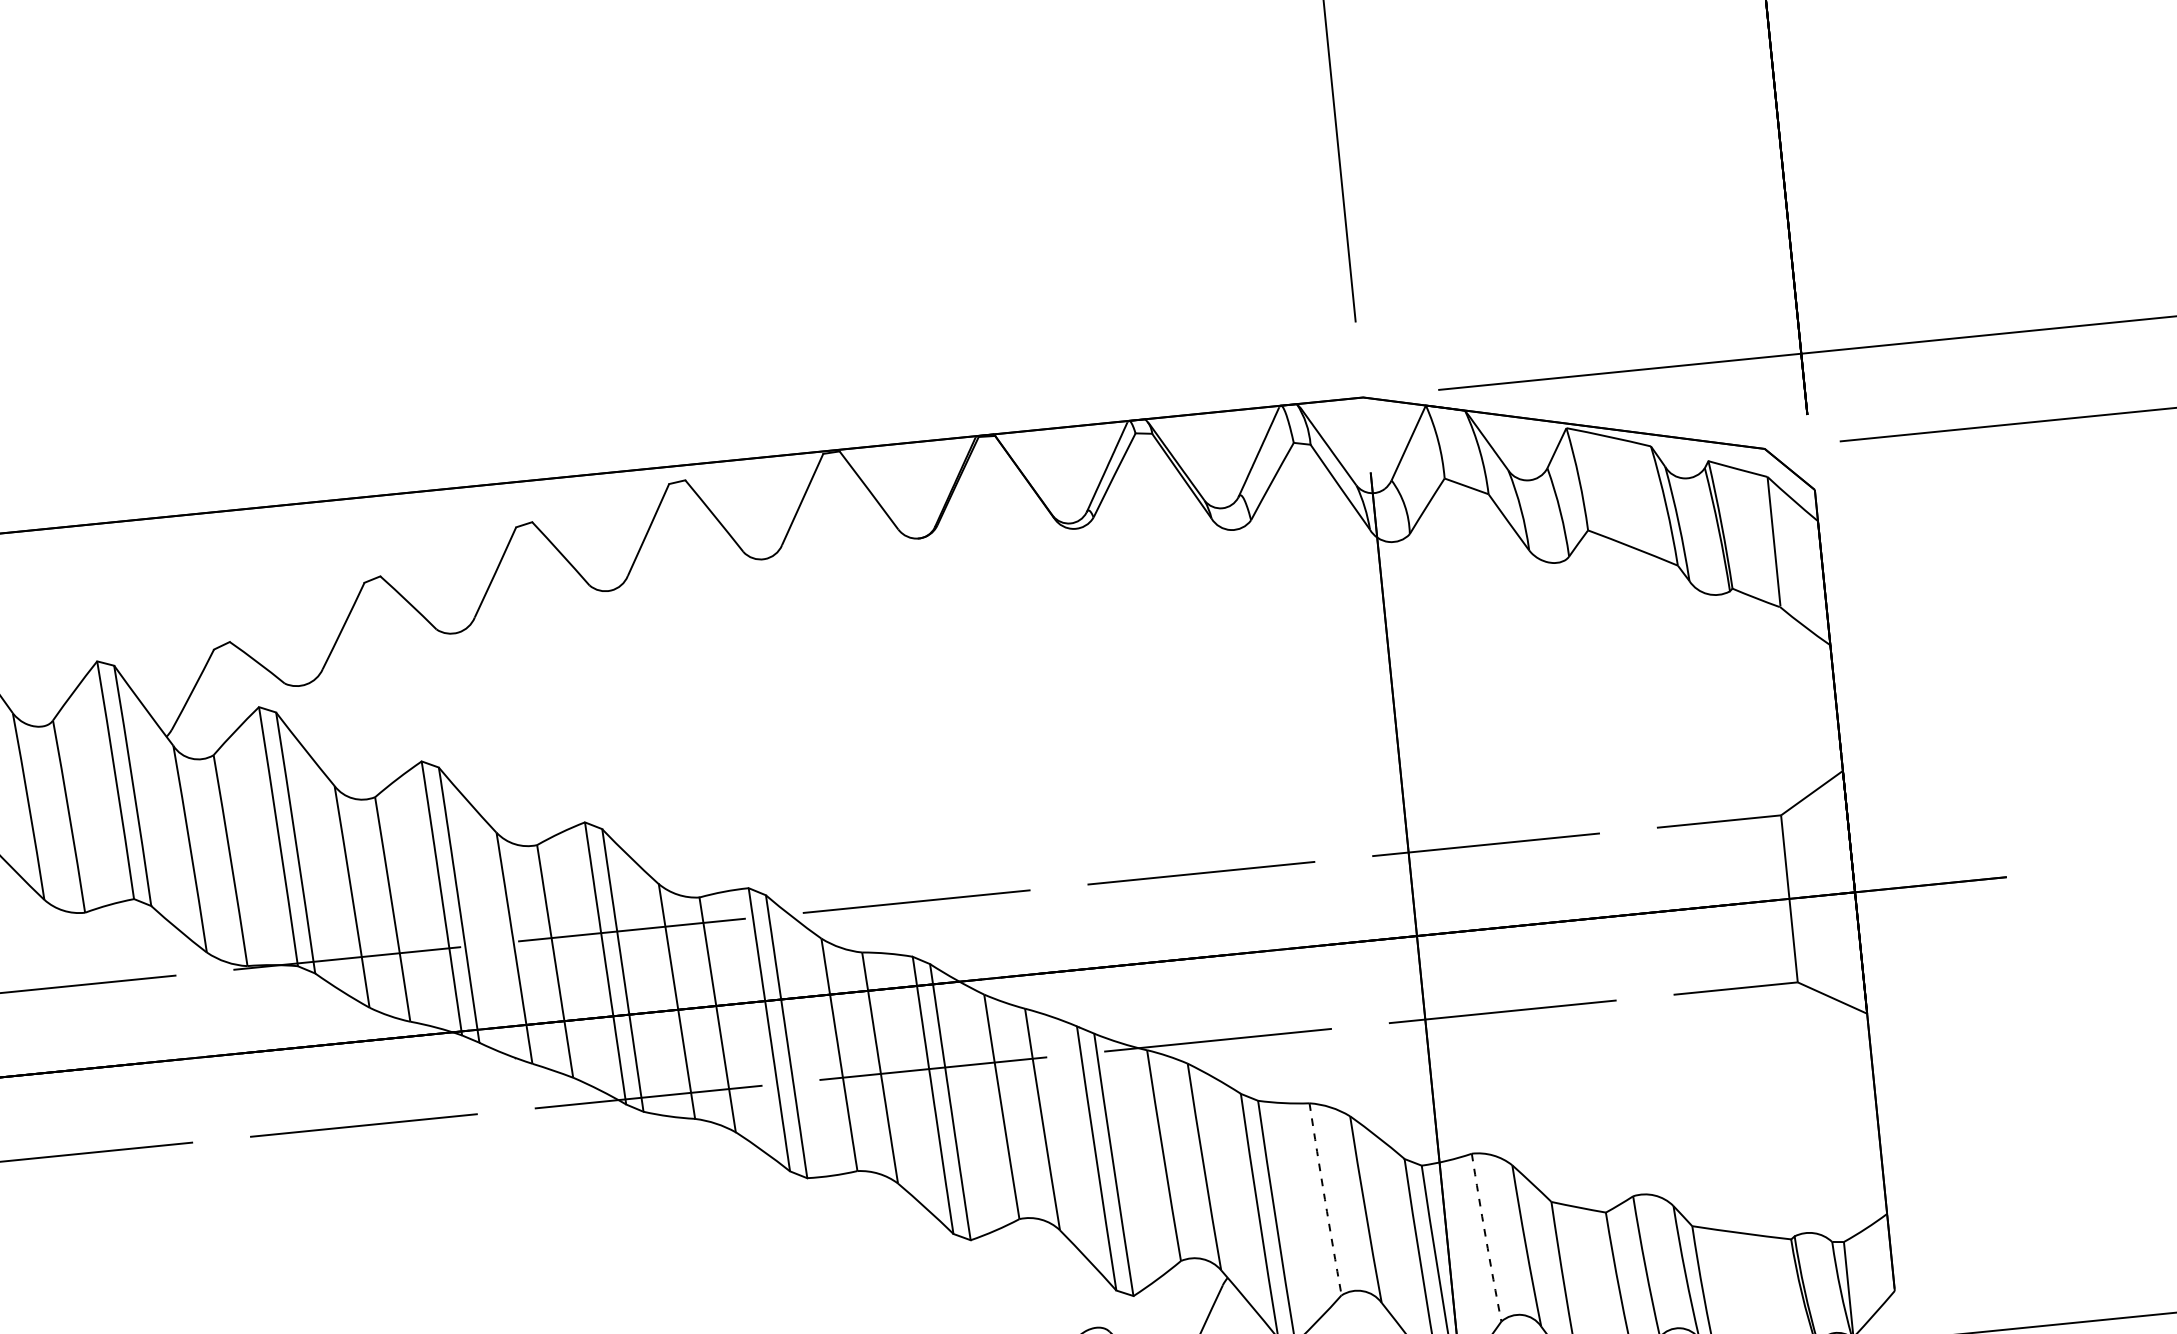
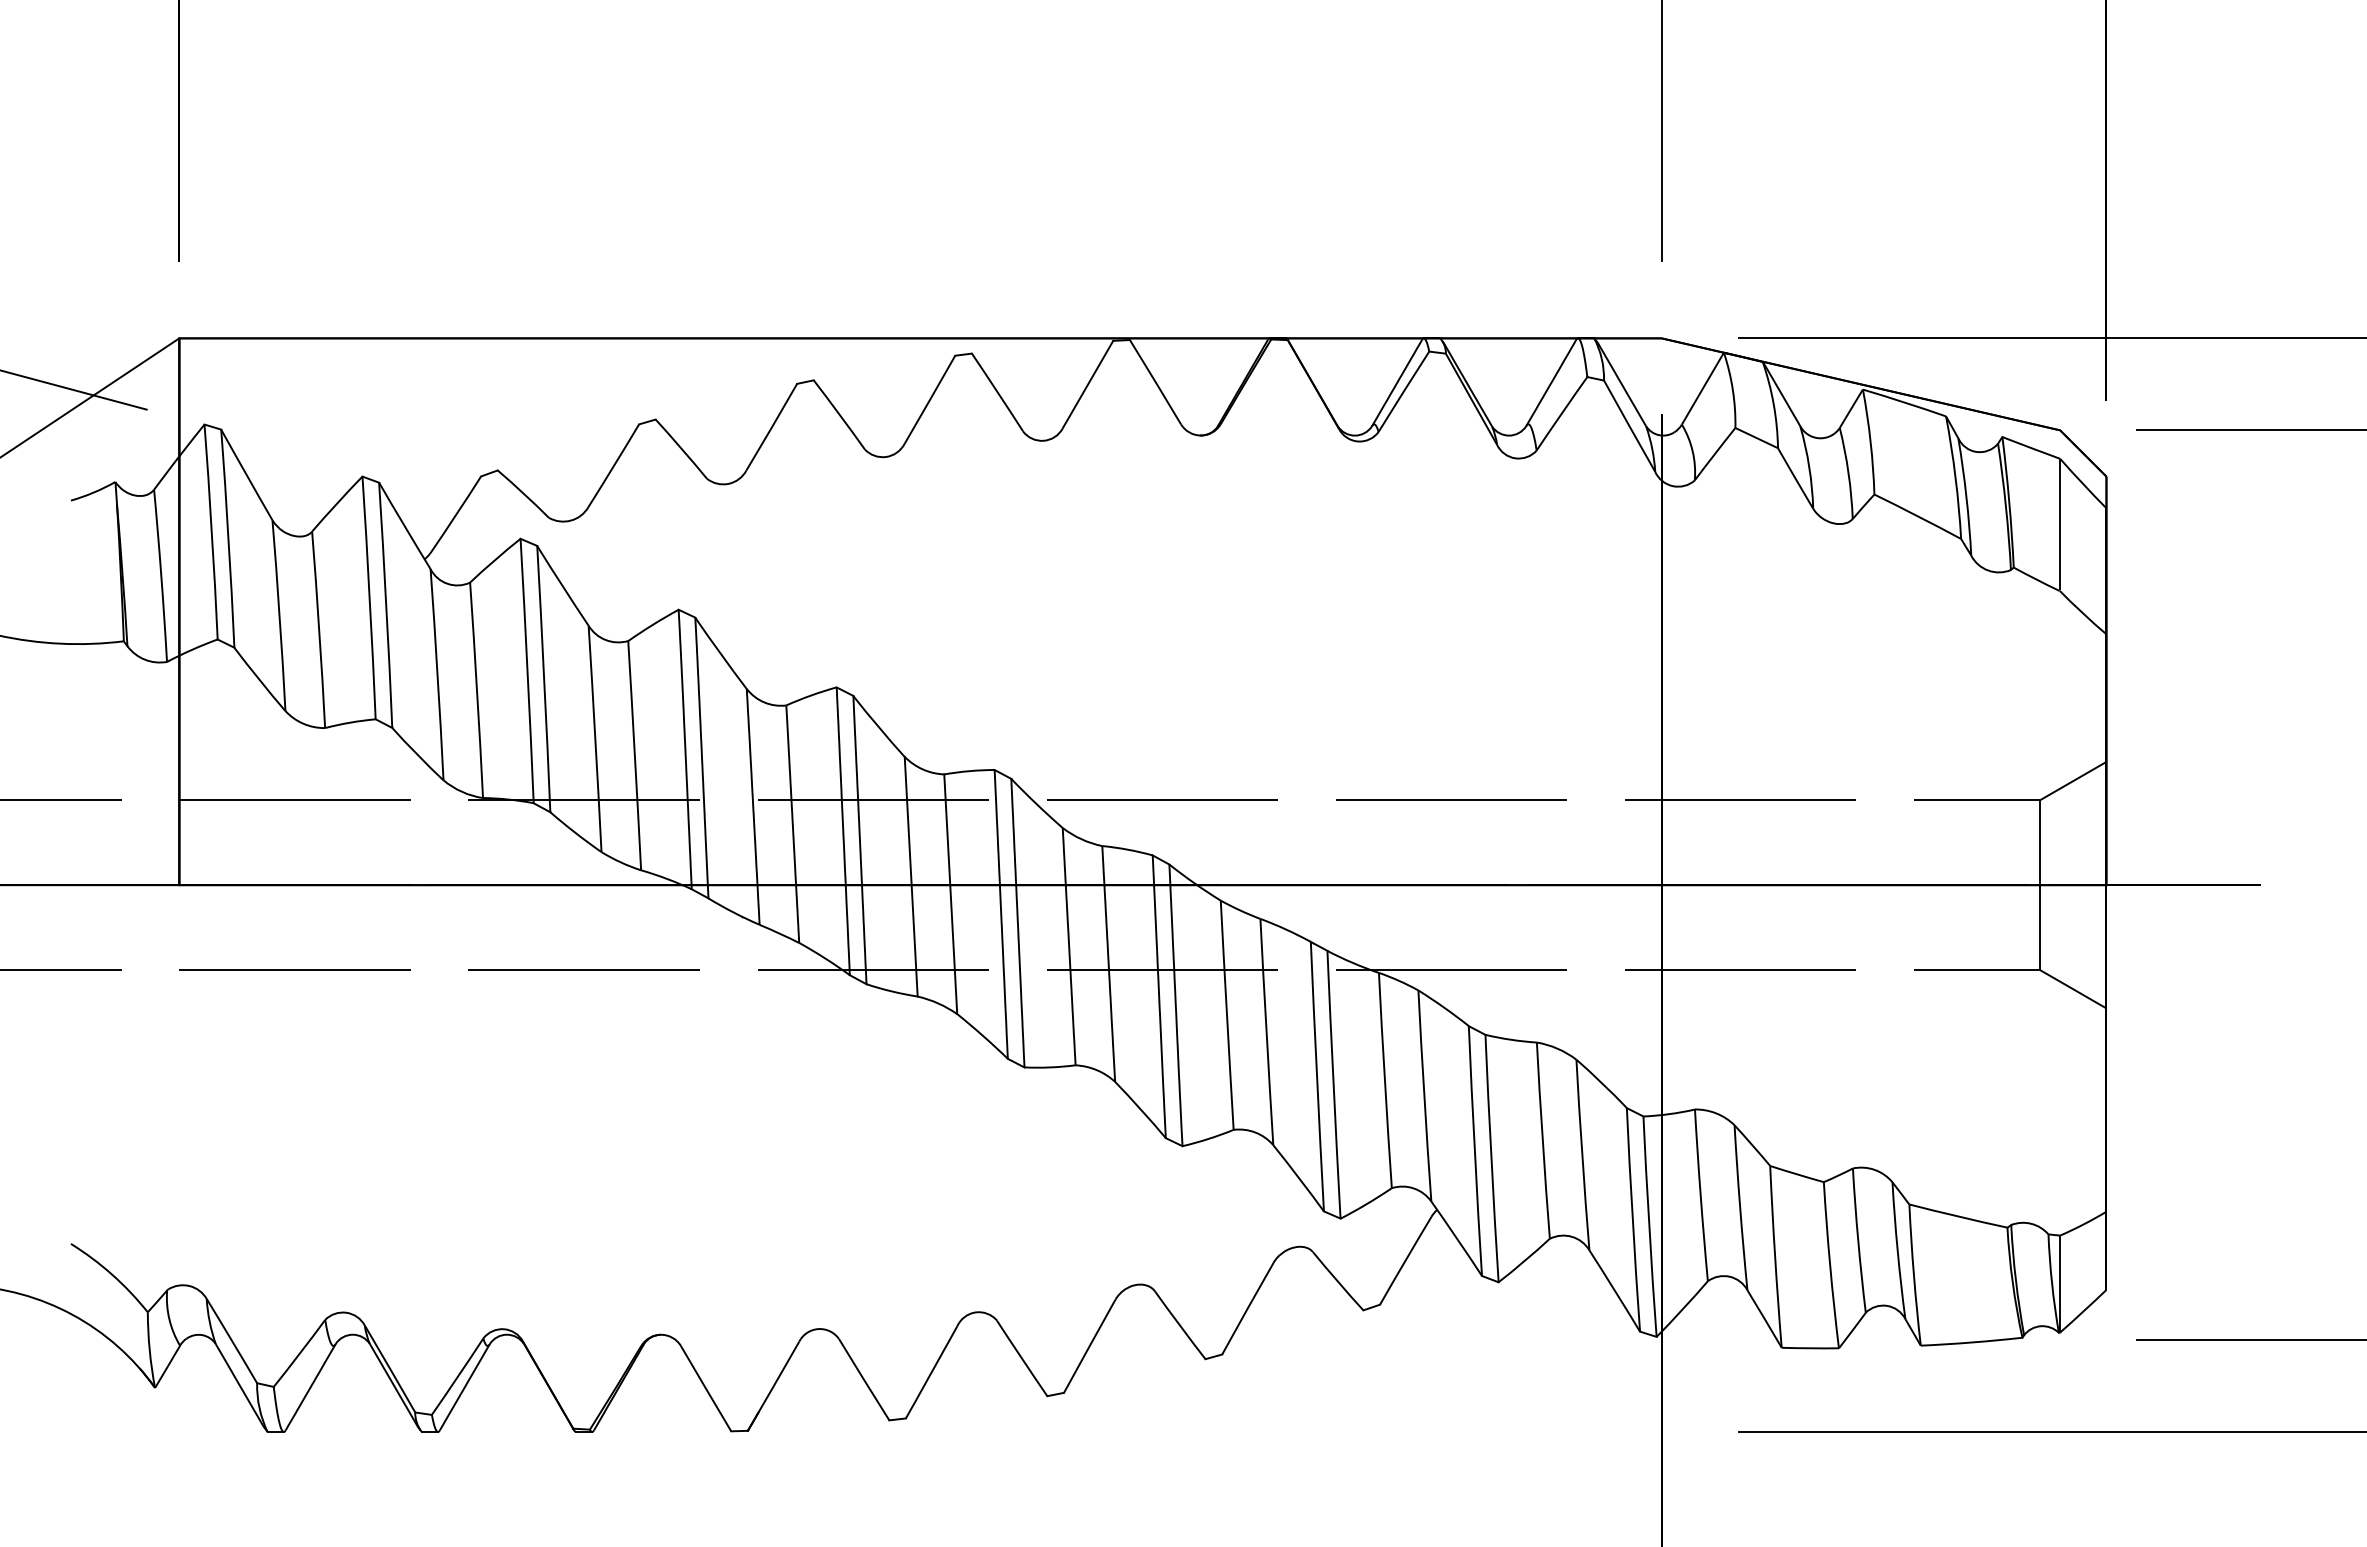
arc: (1324, 1199) -> (1542, 1140), dashed -> solid
arc: (1485, 1237) -> (1700, 1195), dashed -> solid

